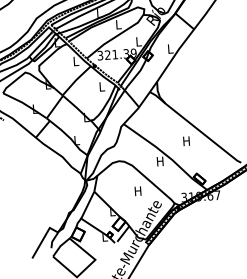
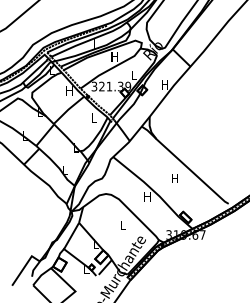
text: (118, 24) -> (114, 56), L -> H
text: (169, 48) -> (164, 84), L -> H
text: (75, 61) -> (69, 90), L -> H
text: (137, 191) -> (122, 225), H -> L

